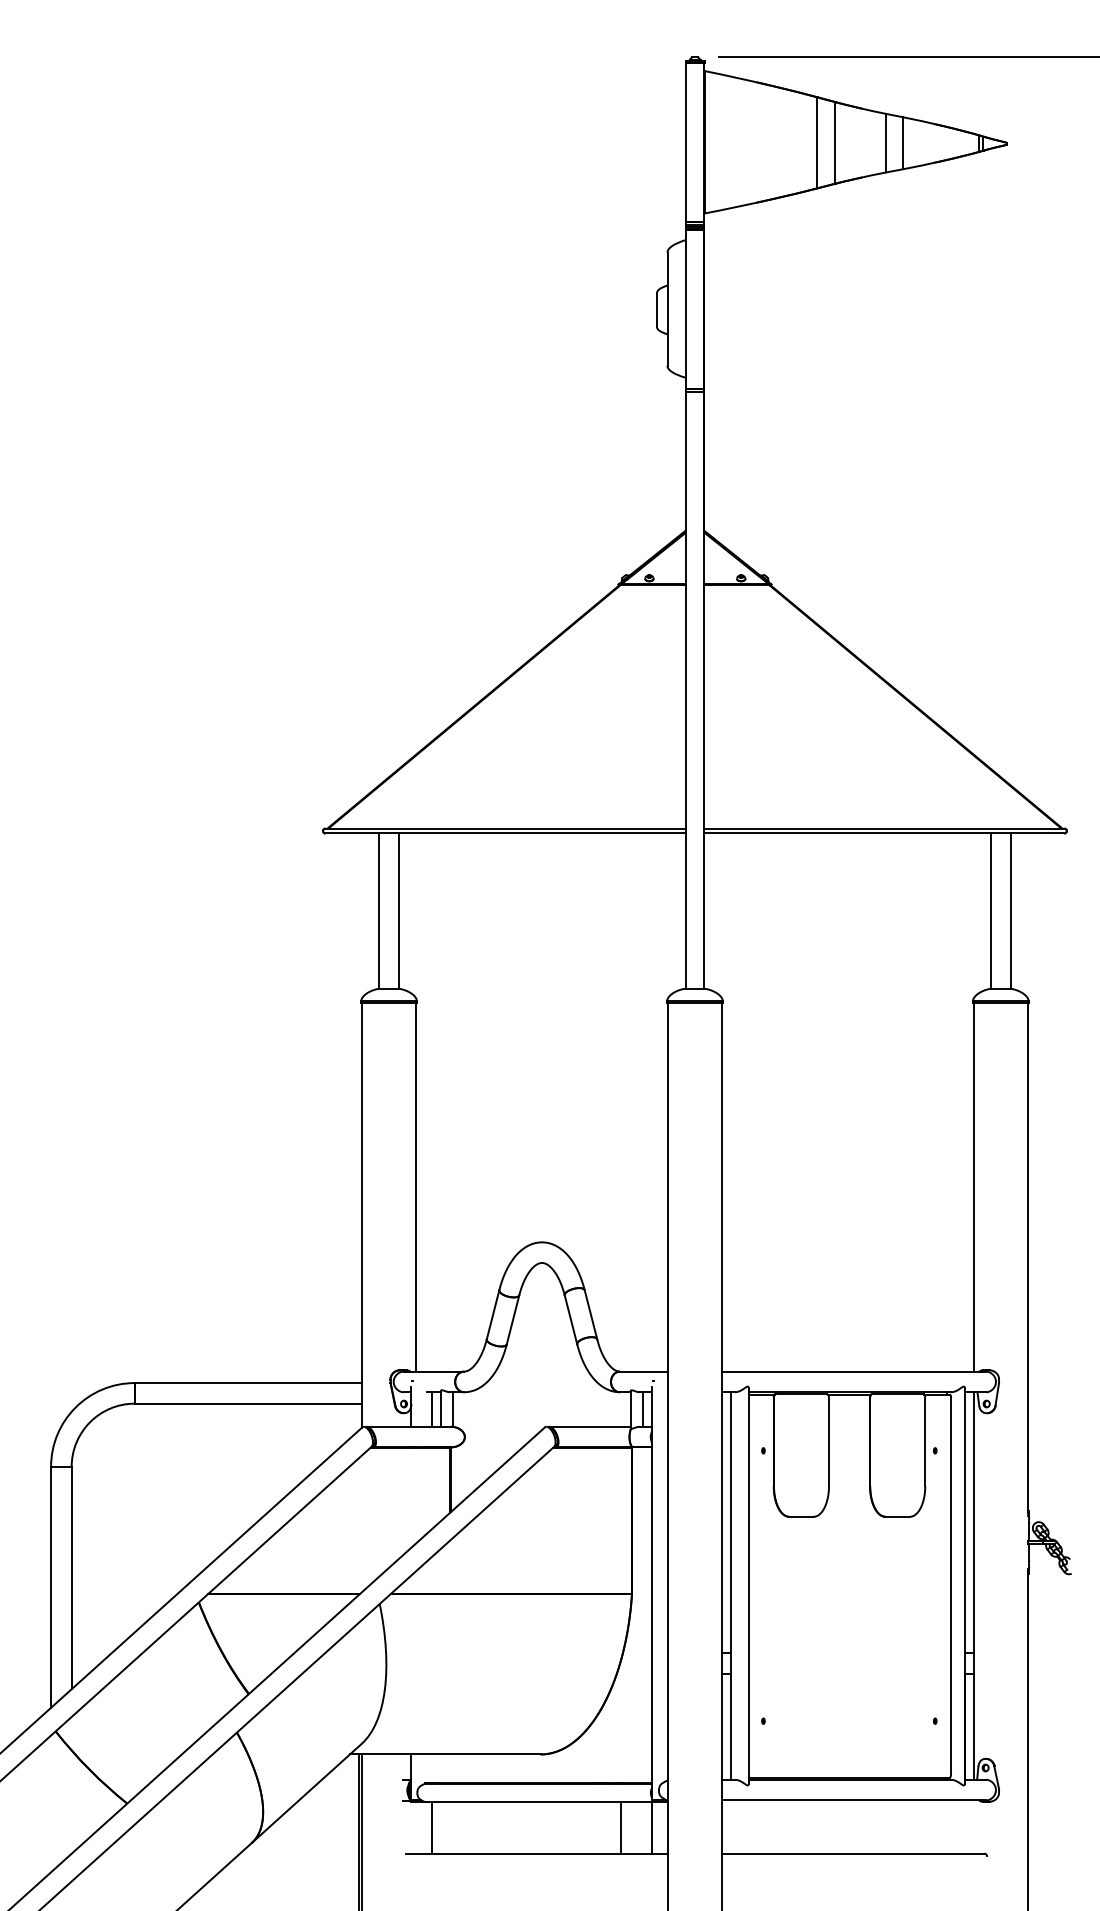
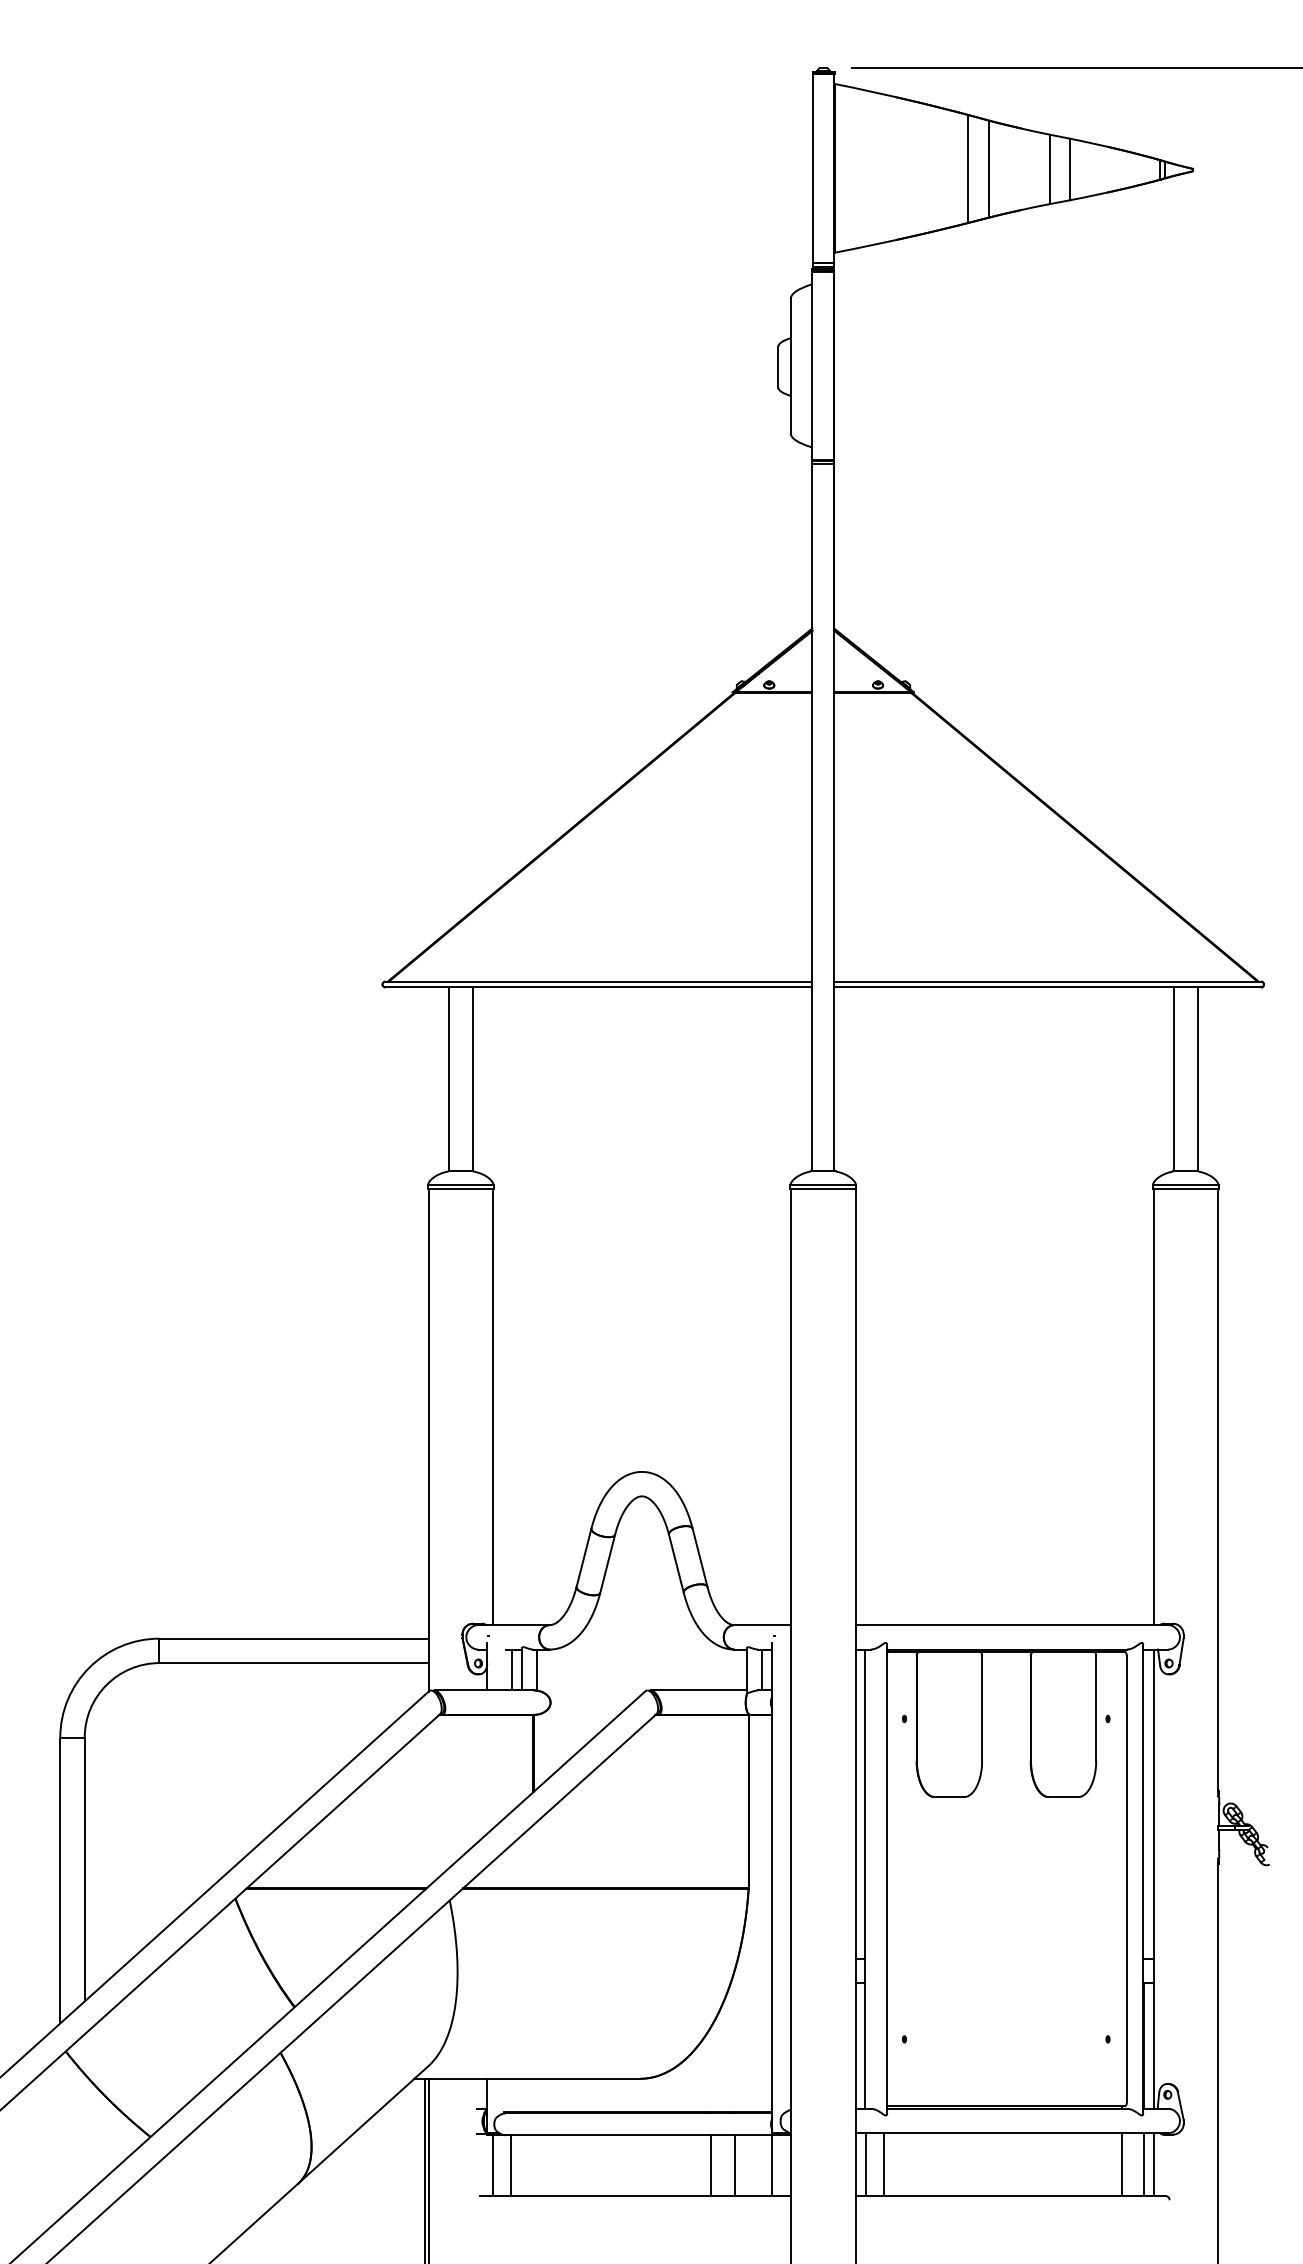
line: (730, 1826) -> (865, 2164), added
line: (746, 1826) -> (884, 2164), added
line: (946, 1826) -> (1121, 2164), added
line: (965, 1826) -> (1143, 2164), added
line: (973, 1826) -> (1153, 2164), added
line: (416, 1827) -> (493, 2165), added
line: (600, 1827) -> (711, 2165), added

